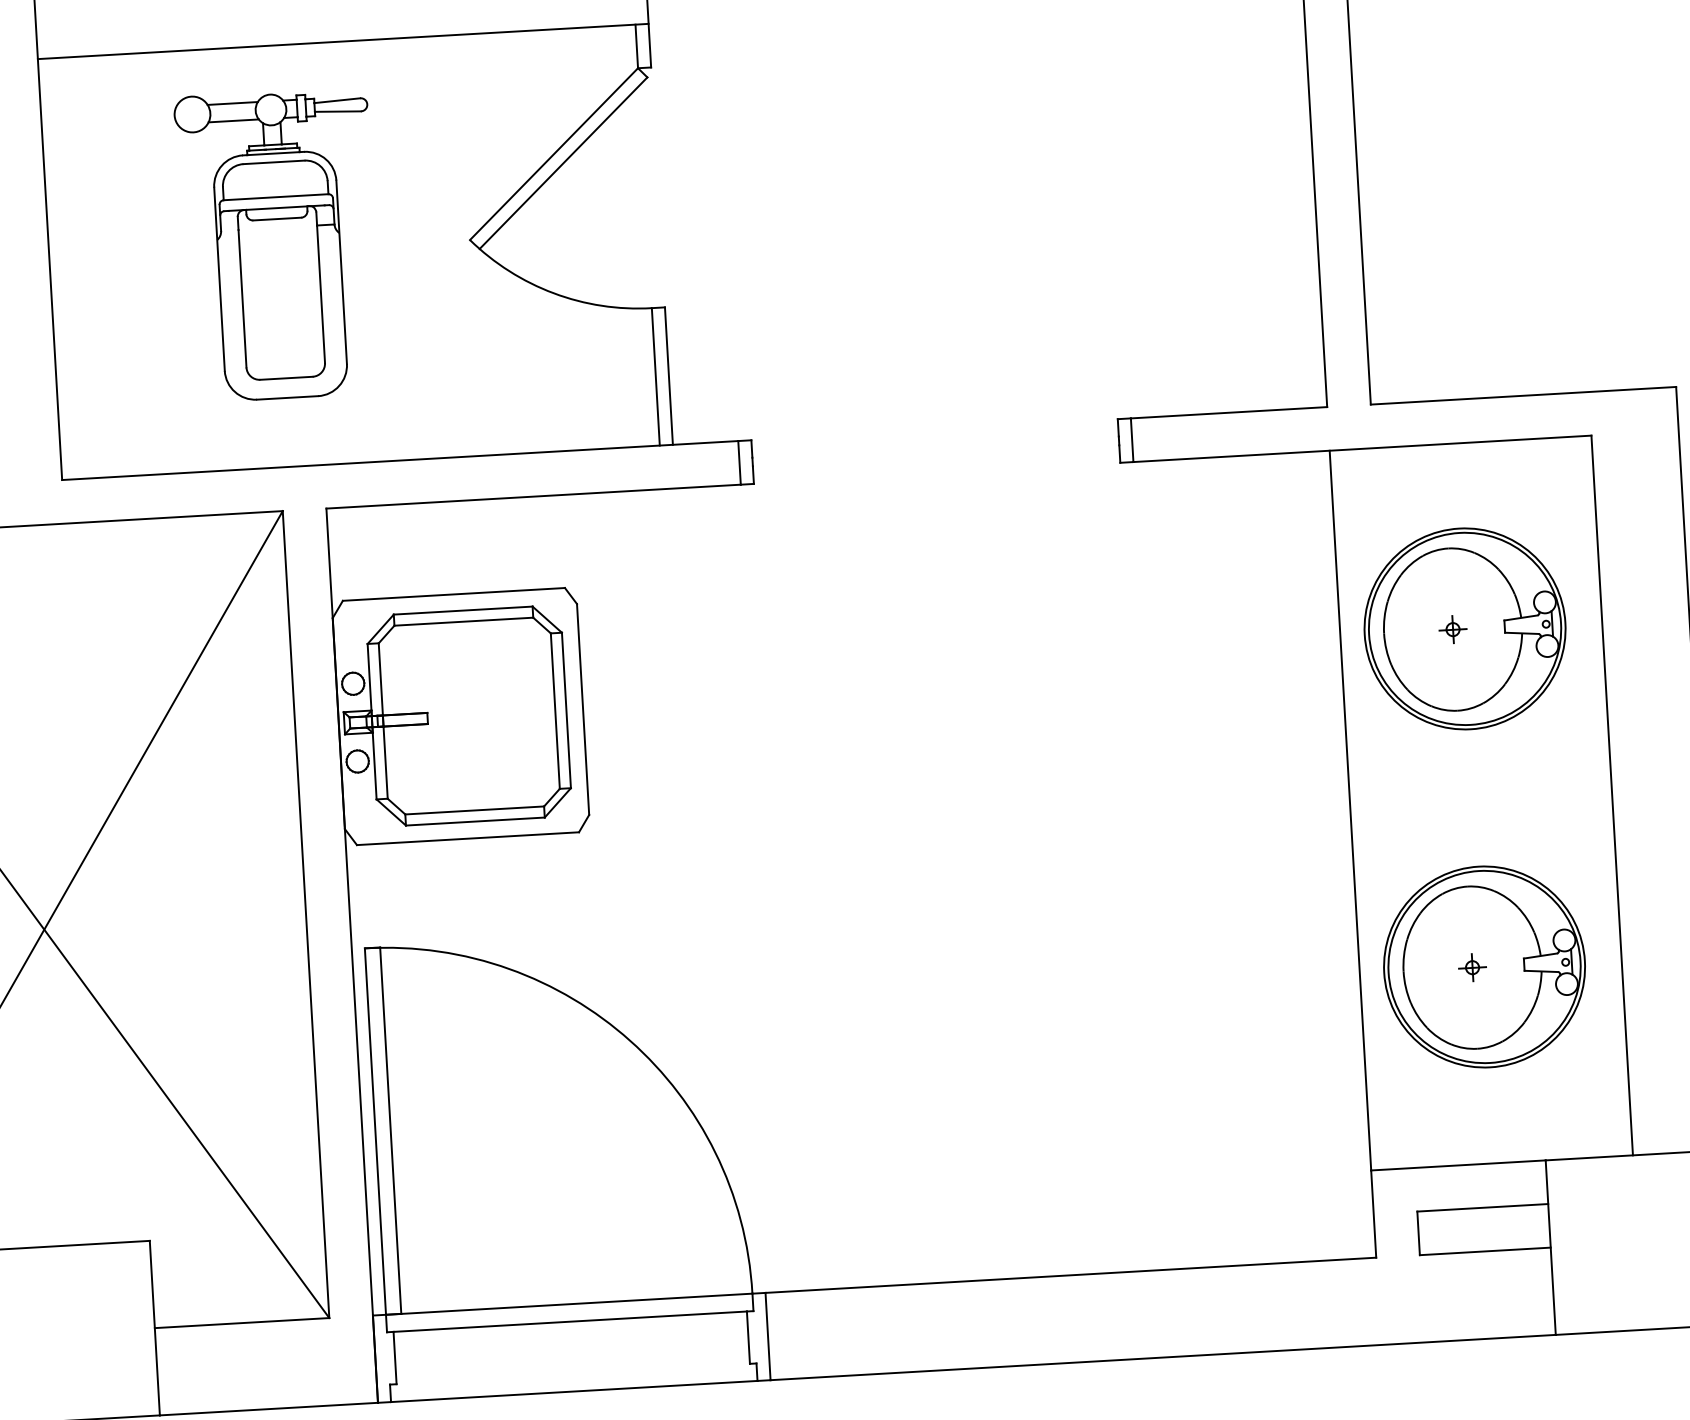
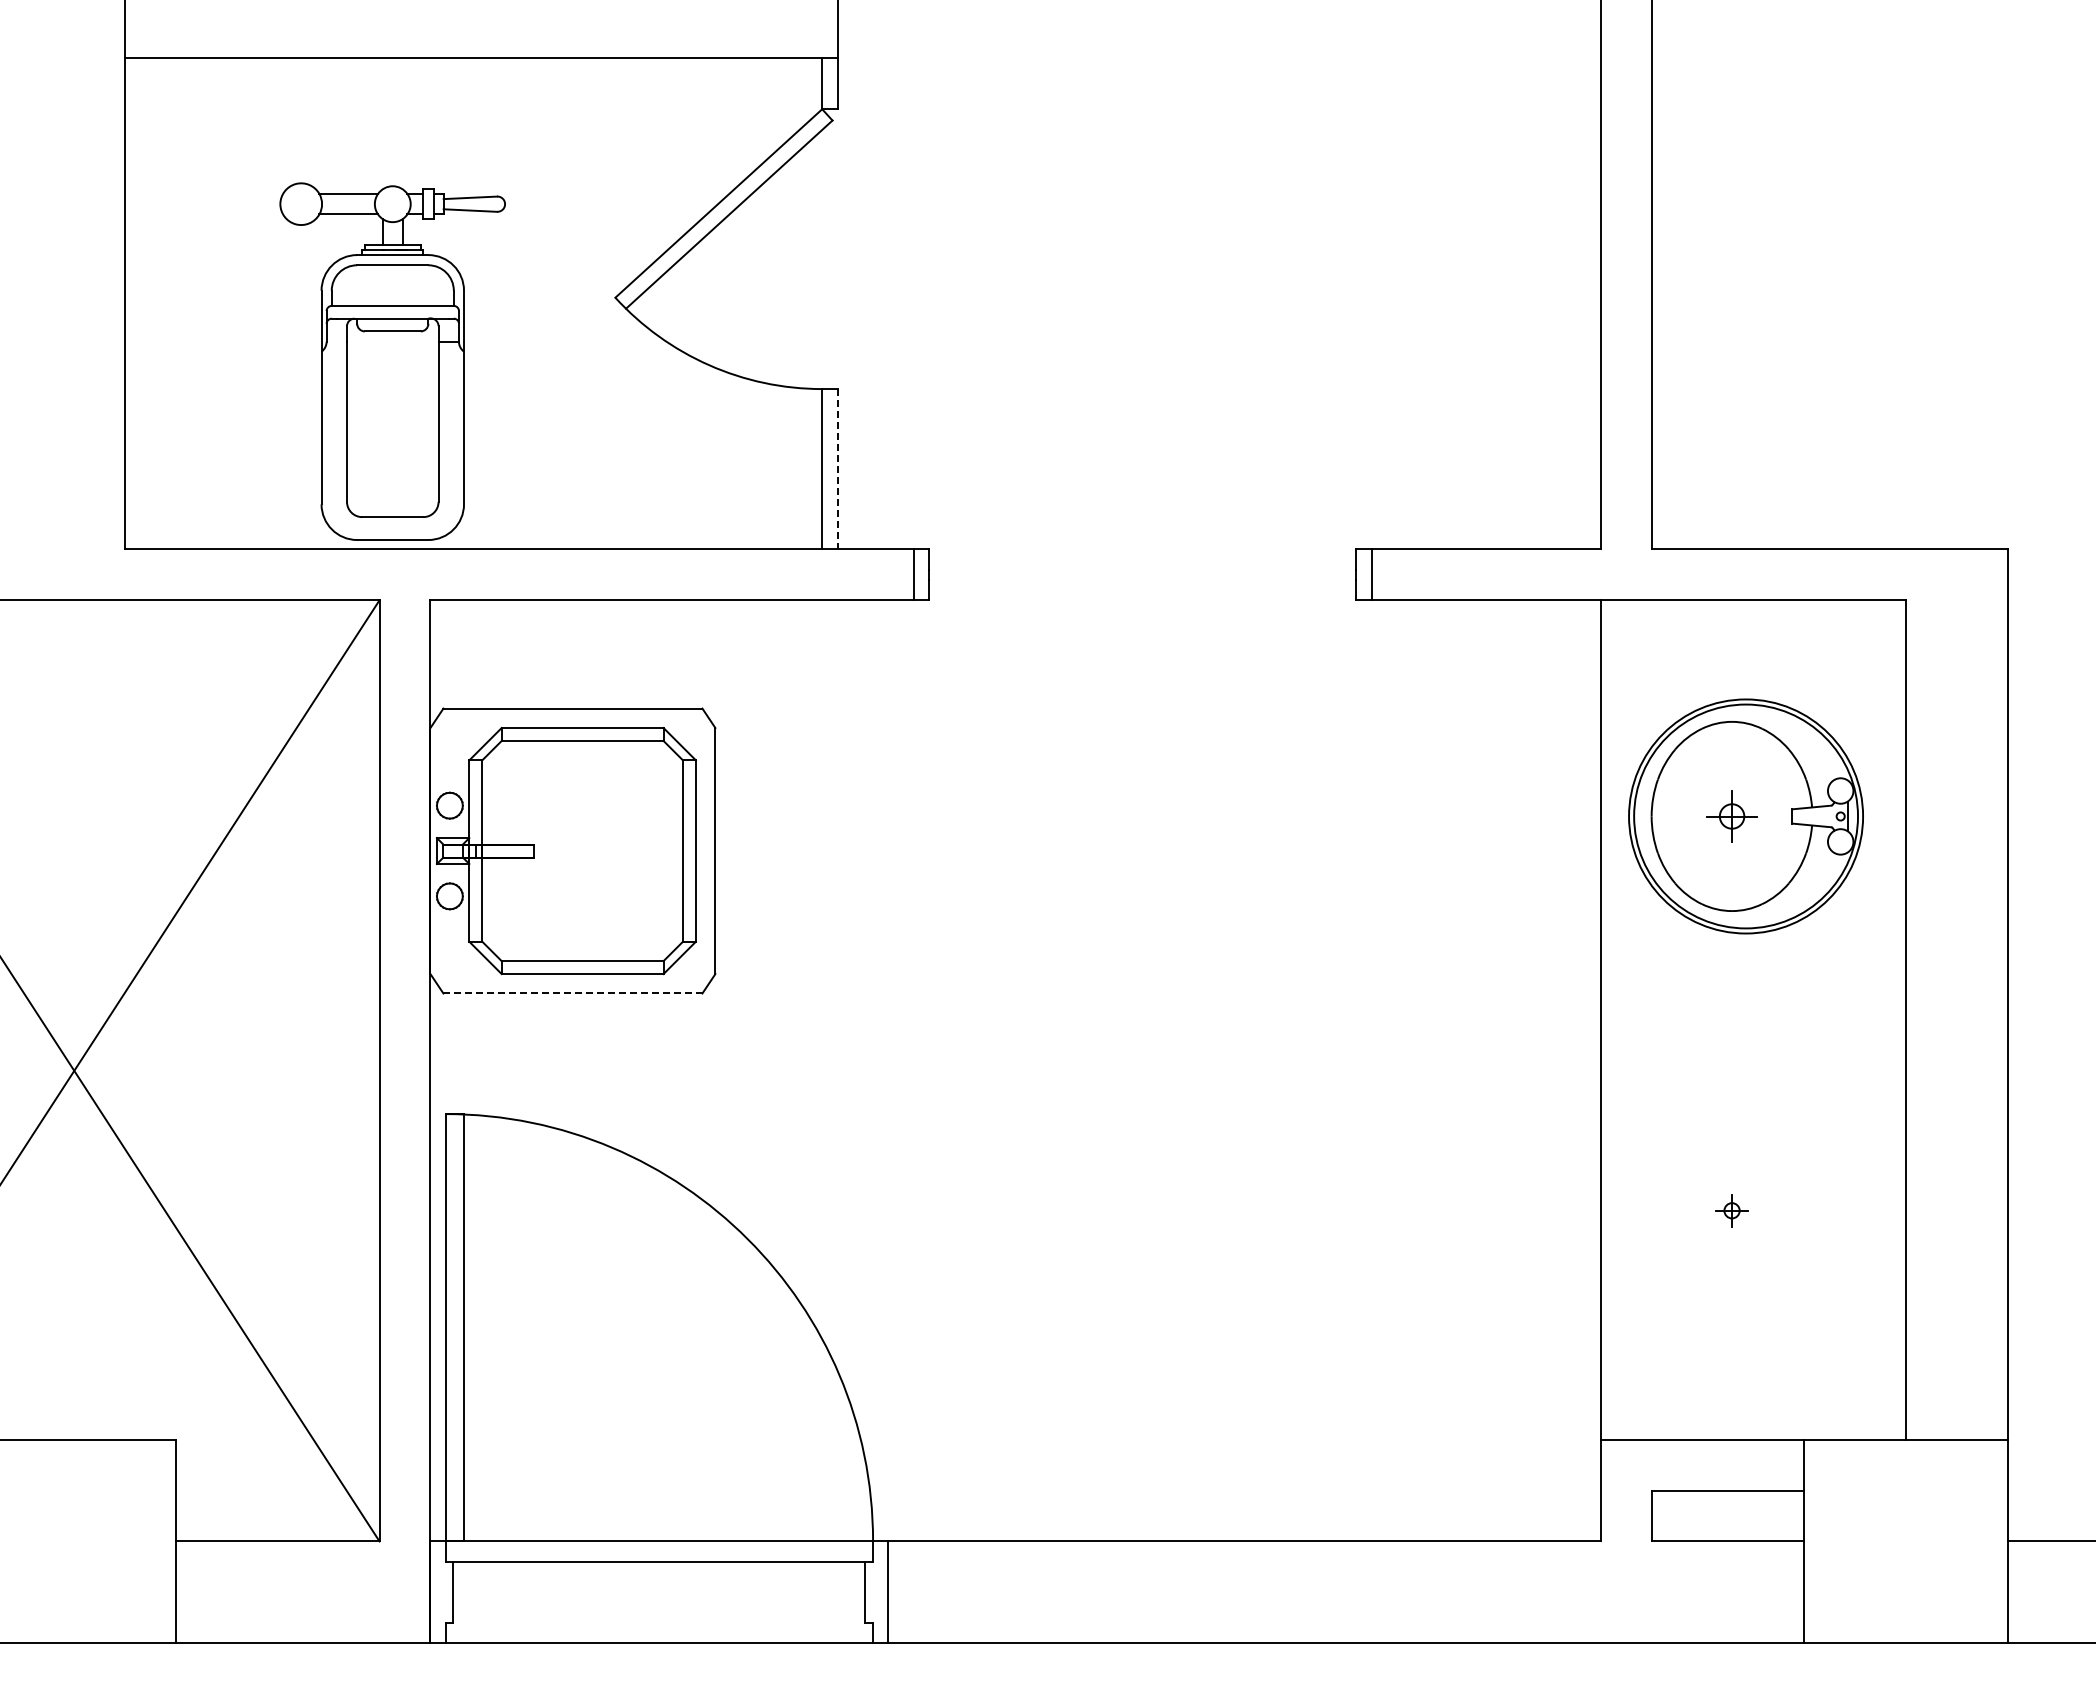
part: (278, 244) -> (392, 361), moved
line: (668, 376) -> (837, 469), solid -> dashed
part: (1452, 629) -> (1731, 816), size x1.6
line: (467, 838) -> (572, 993), solid -> dashed
part: (1484, 966) -> (1745, 1210), removed

